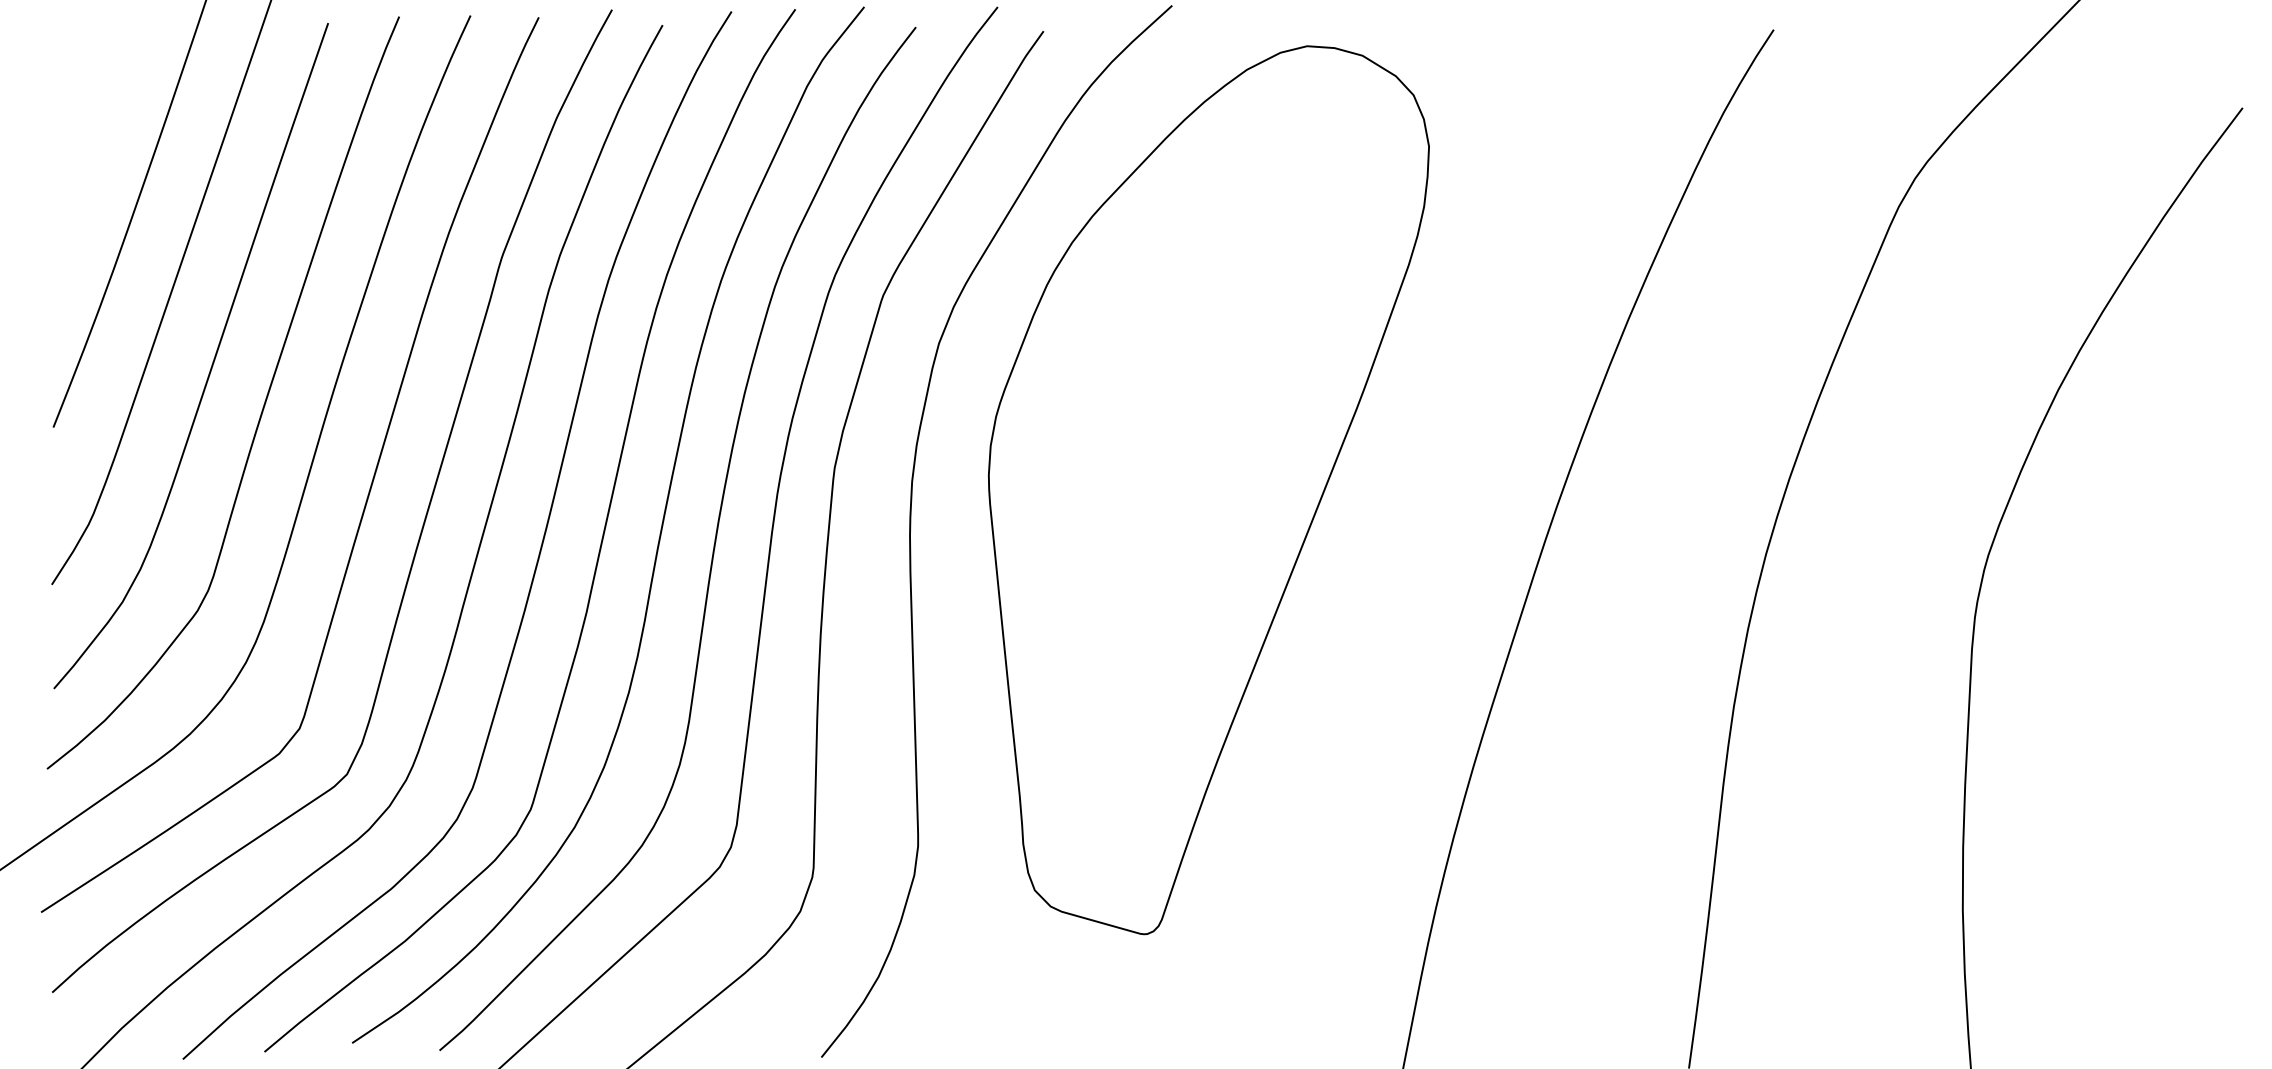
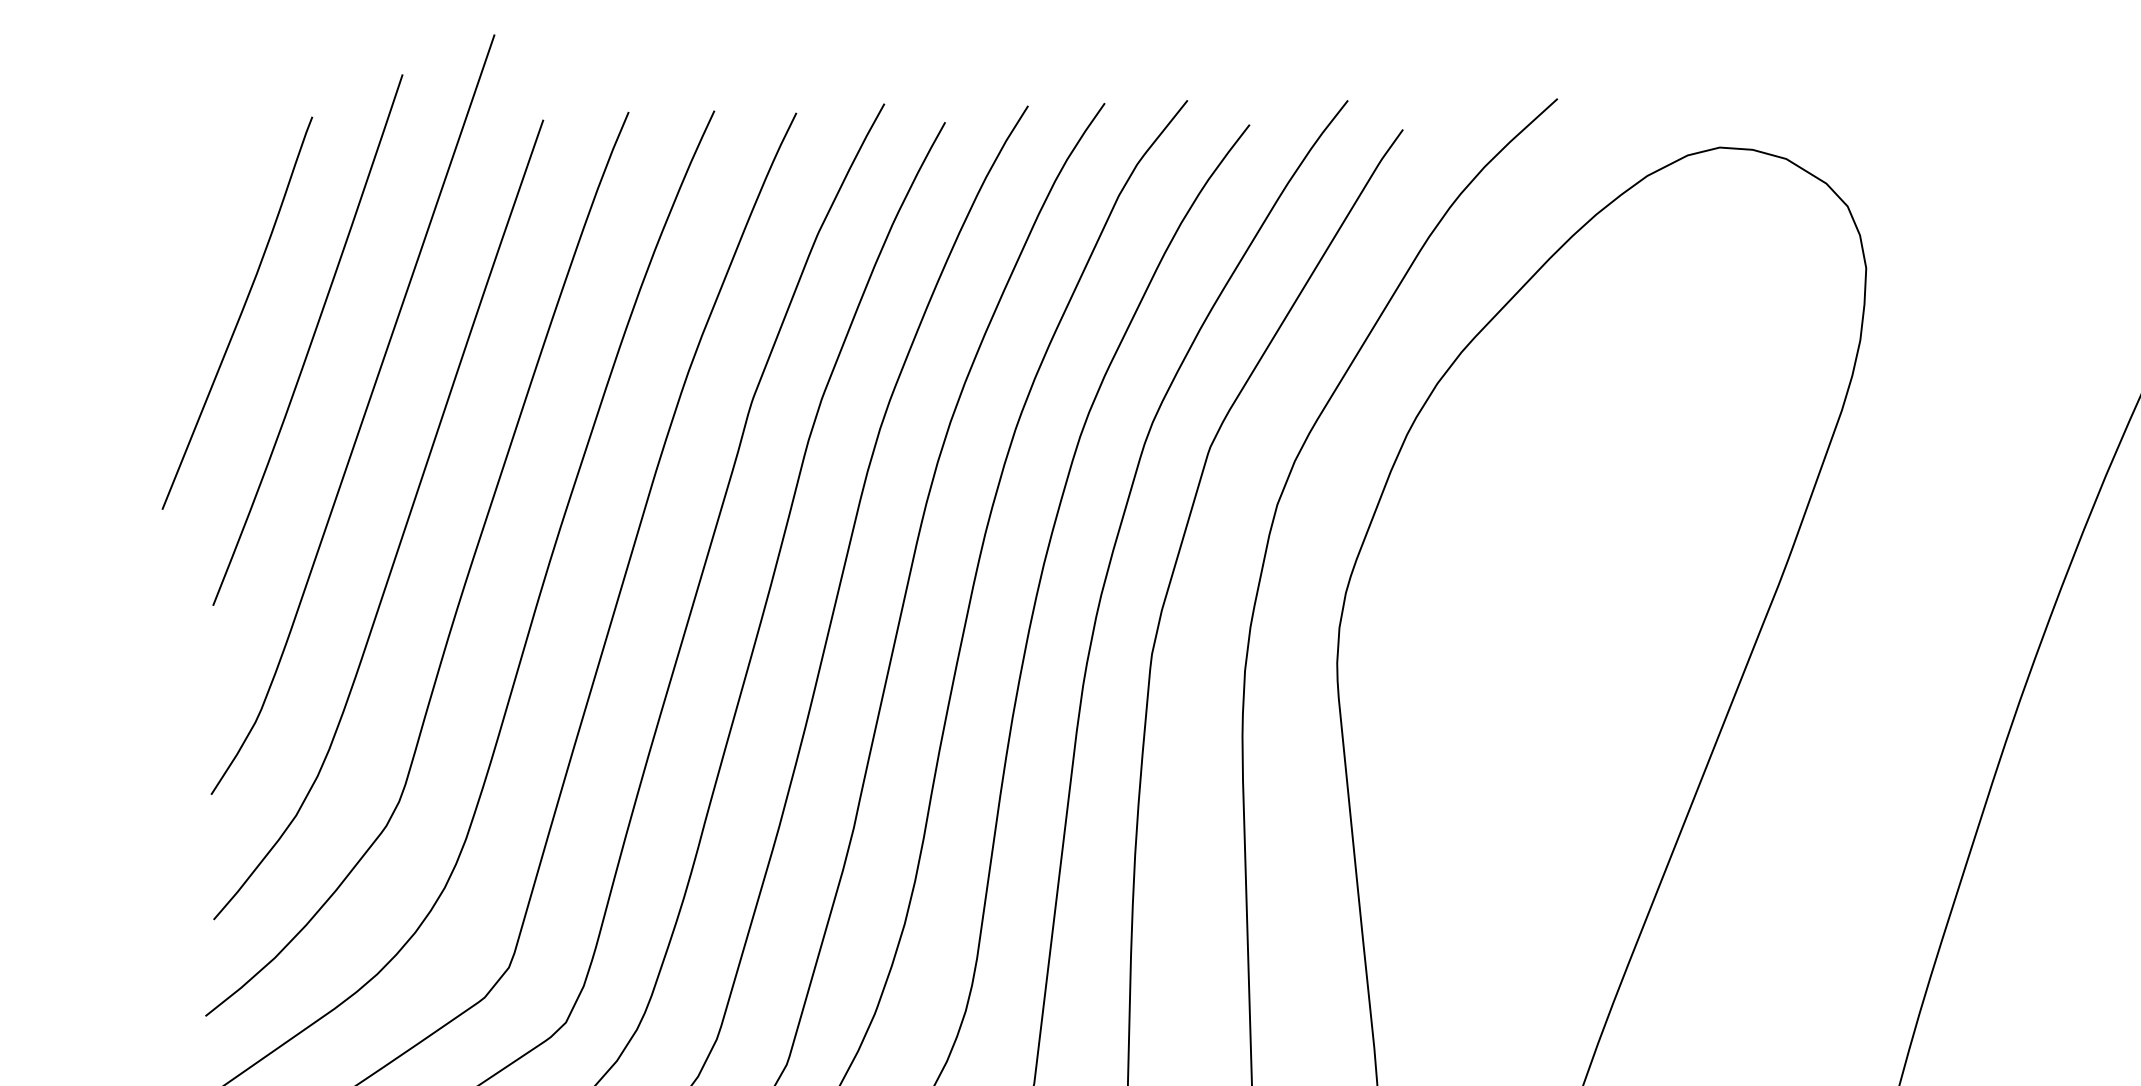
curve: (75, 184) -> (239, 313), added

